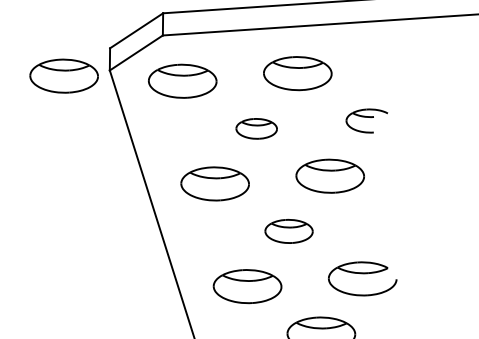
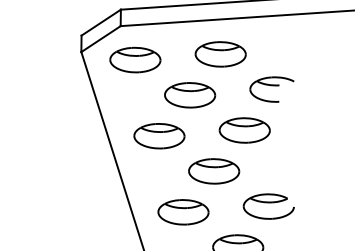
part: (64, 76) -> (47, 56), removed
part: (366, 120) -> (271, 89), size x1.43
part: (257, 129) -> (190, 95), size x1.67
part: (289, 231) -> (214, 171), size x1.43

